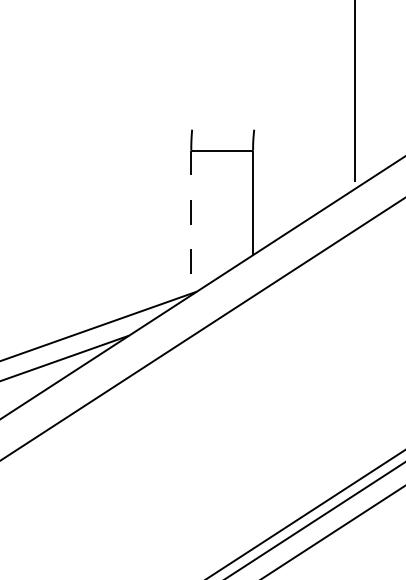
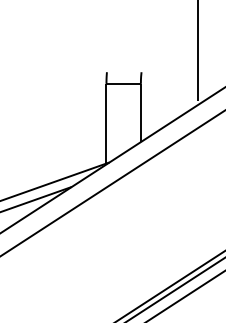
line: (191, 221) -> (106, 123), dashed -> solid

